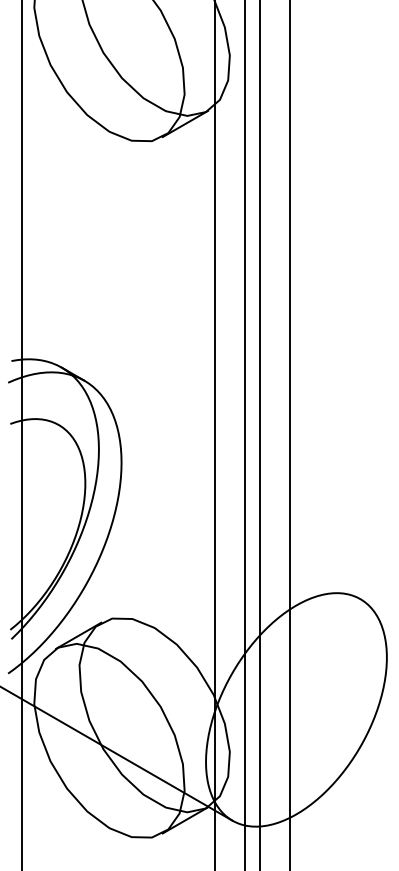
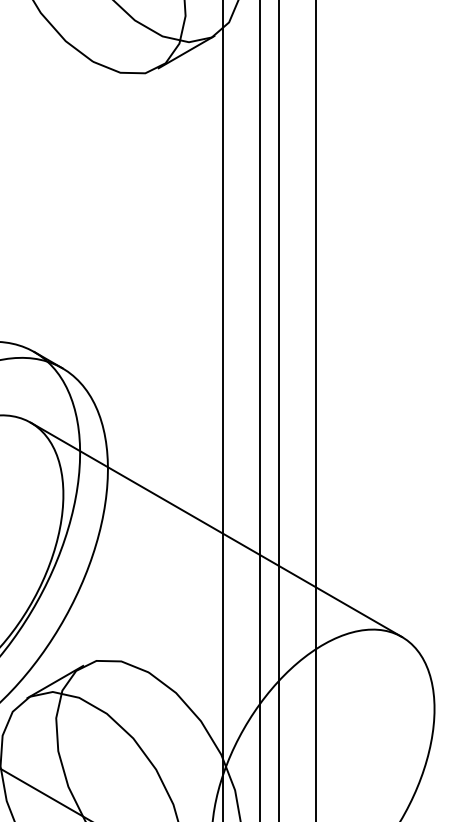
line: (209, 512) -> (216, 530), added

